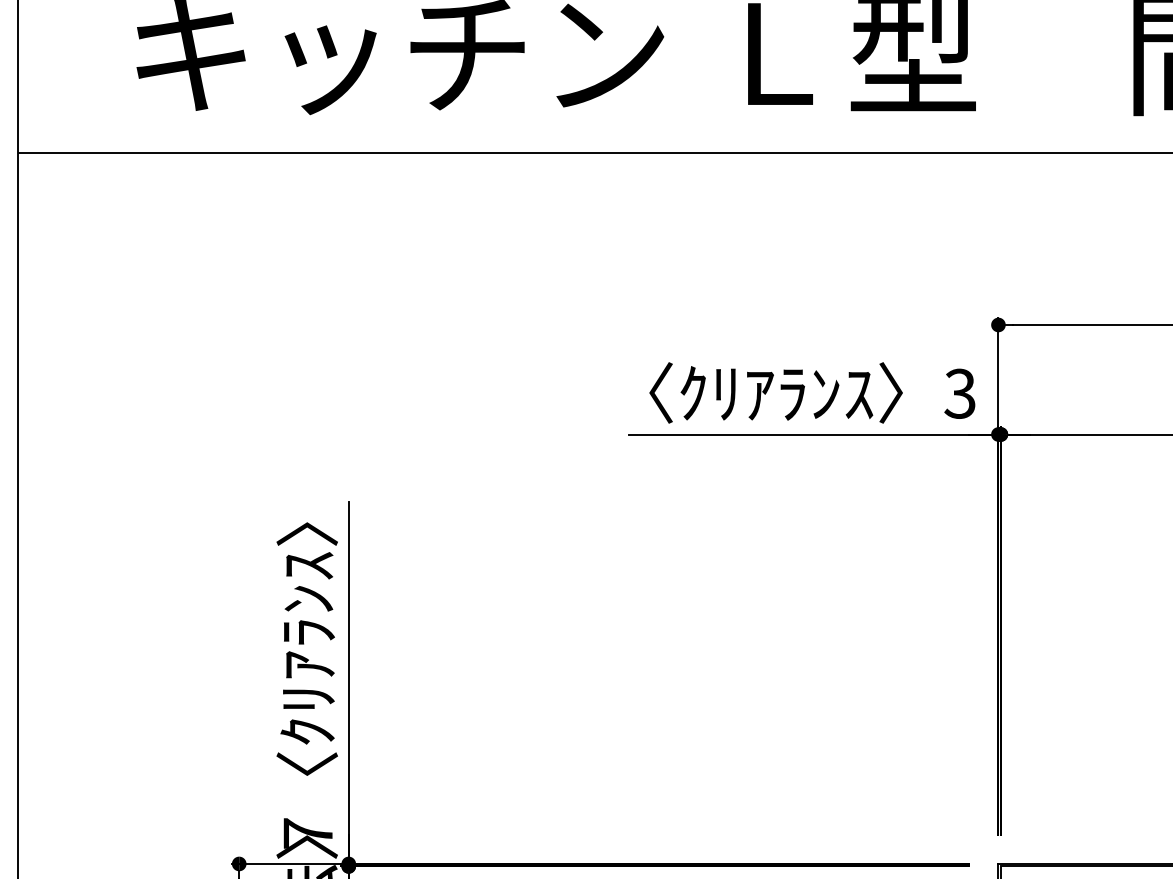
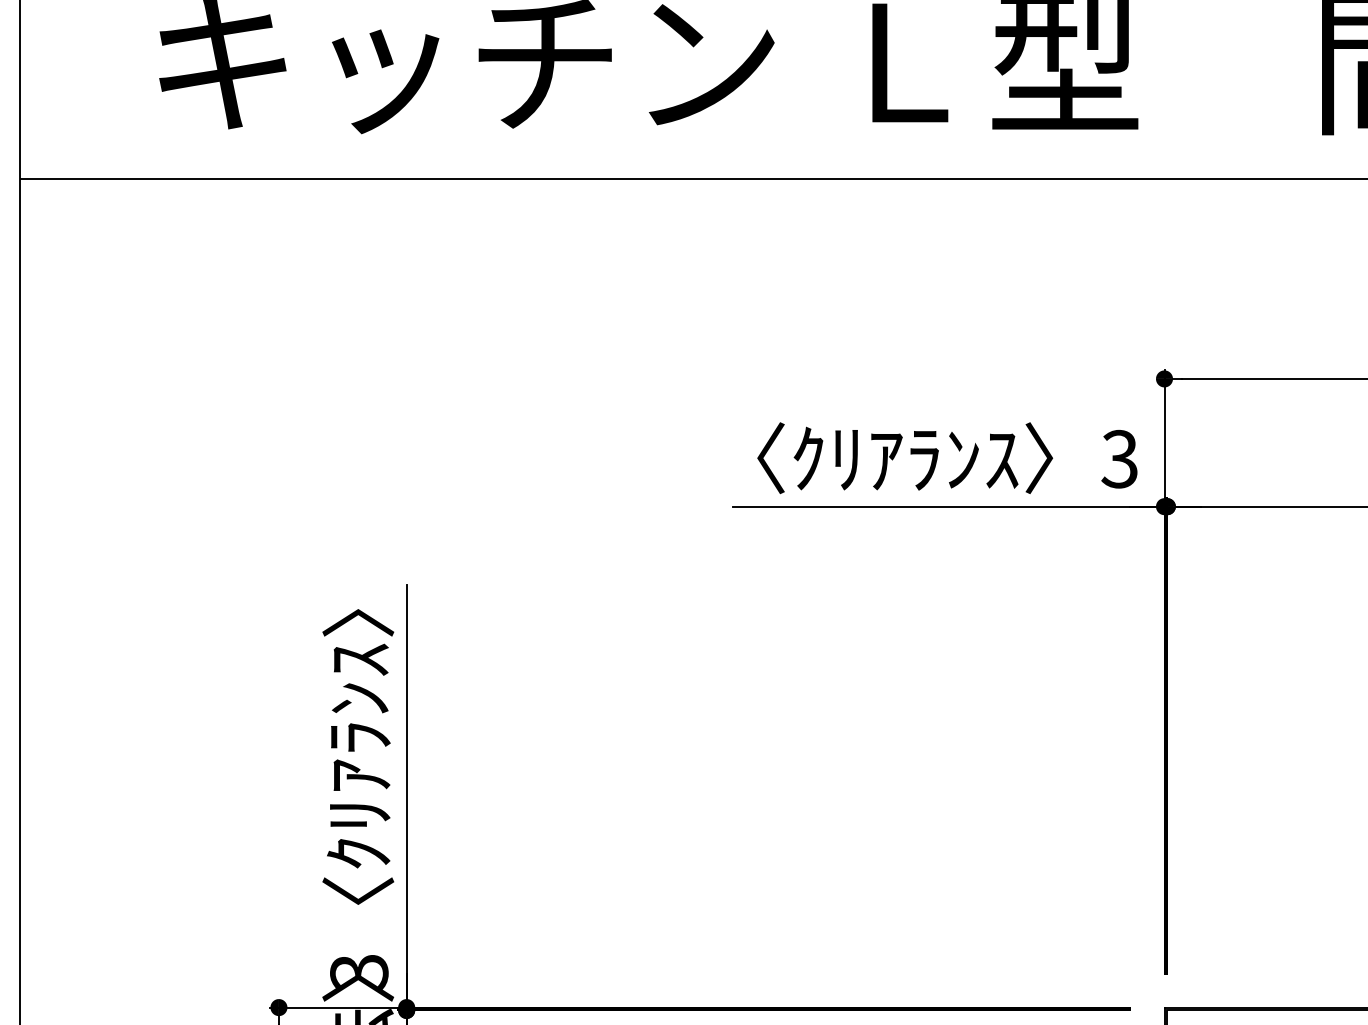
text: (308, 833) -> (359, 972), 7 -> 3

